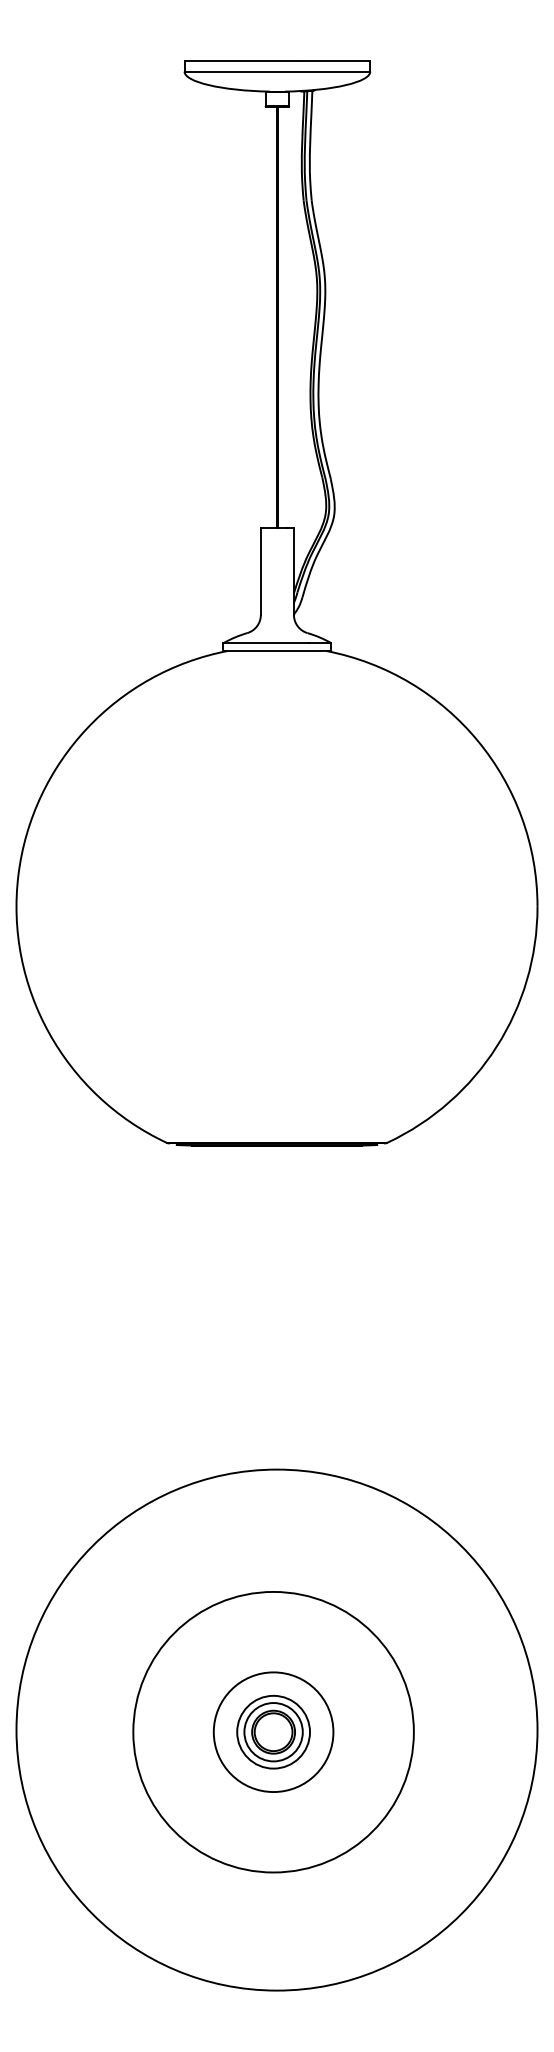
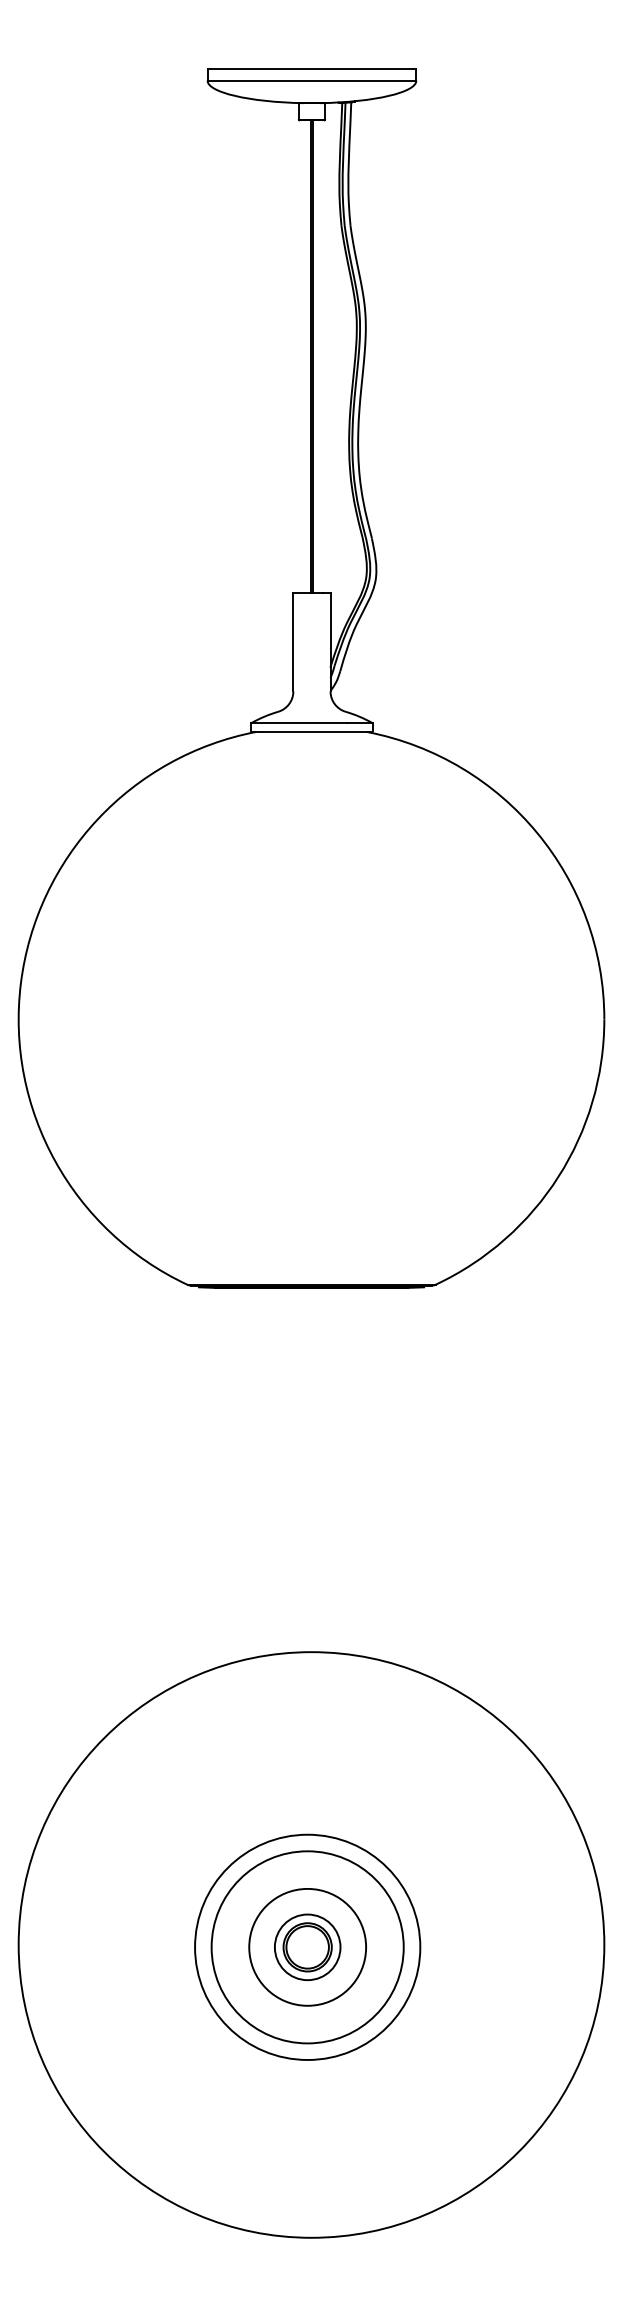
circle: (273, 1731) -> (307, 1946), size x0.71
circle: (273, 1731) -> (307, 1946), size x1.43
circle: (273, 1732) -> (307, 1947), size x1.43

